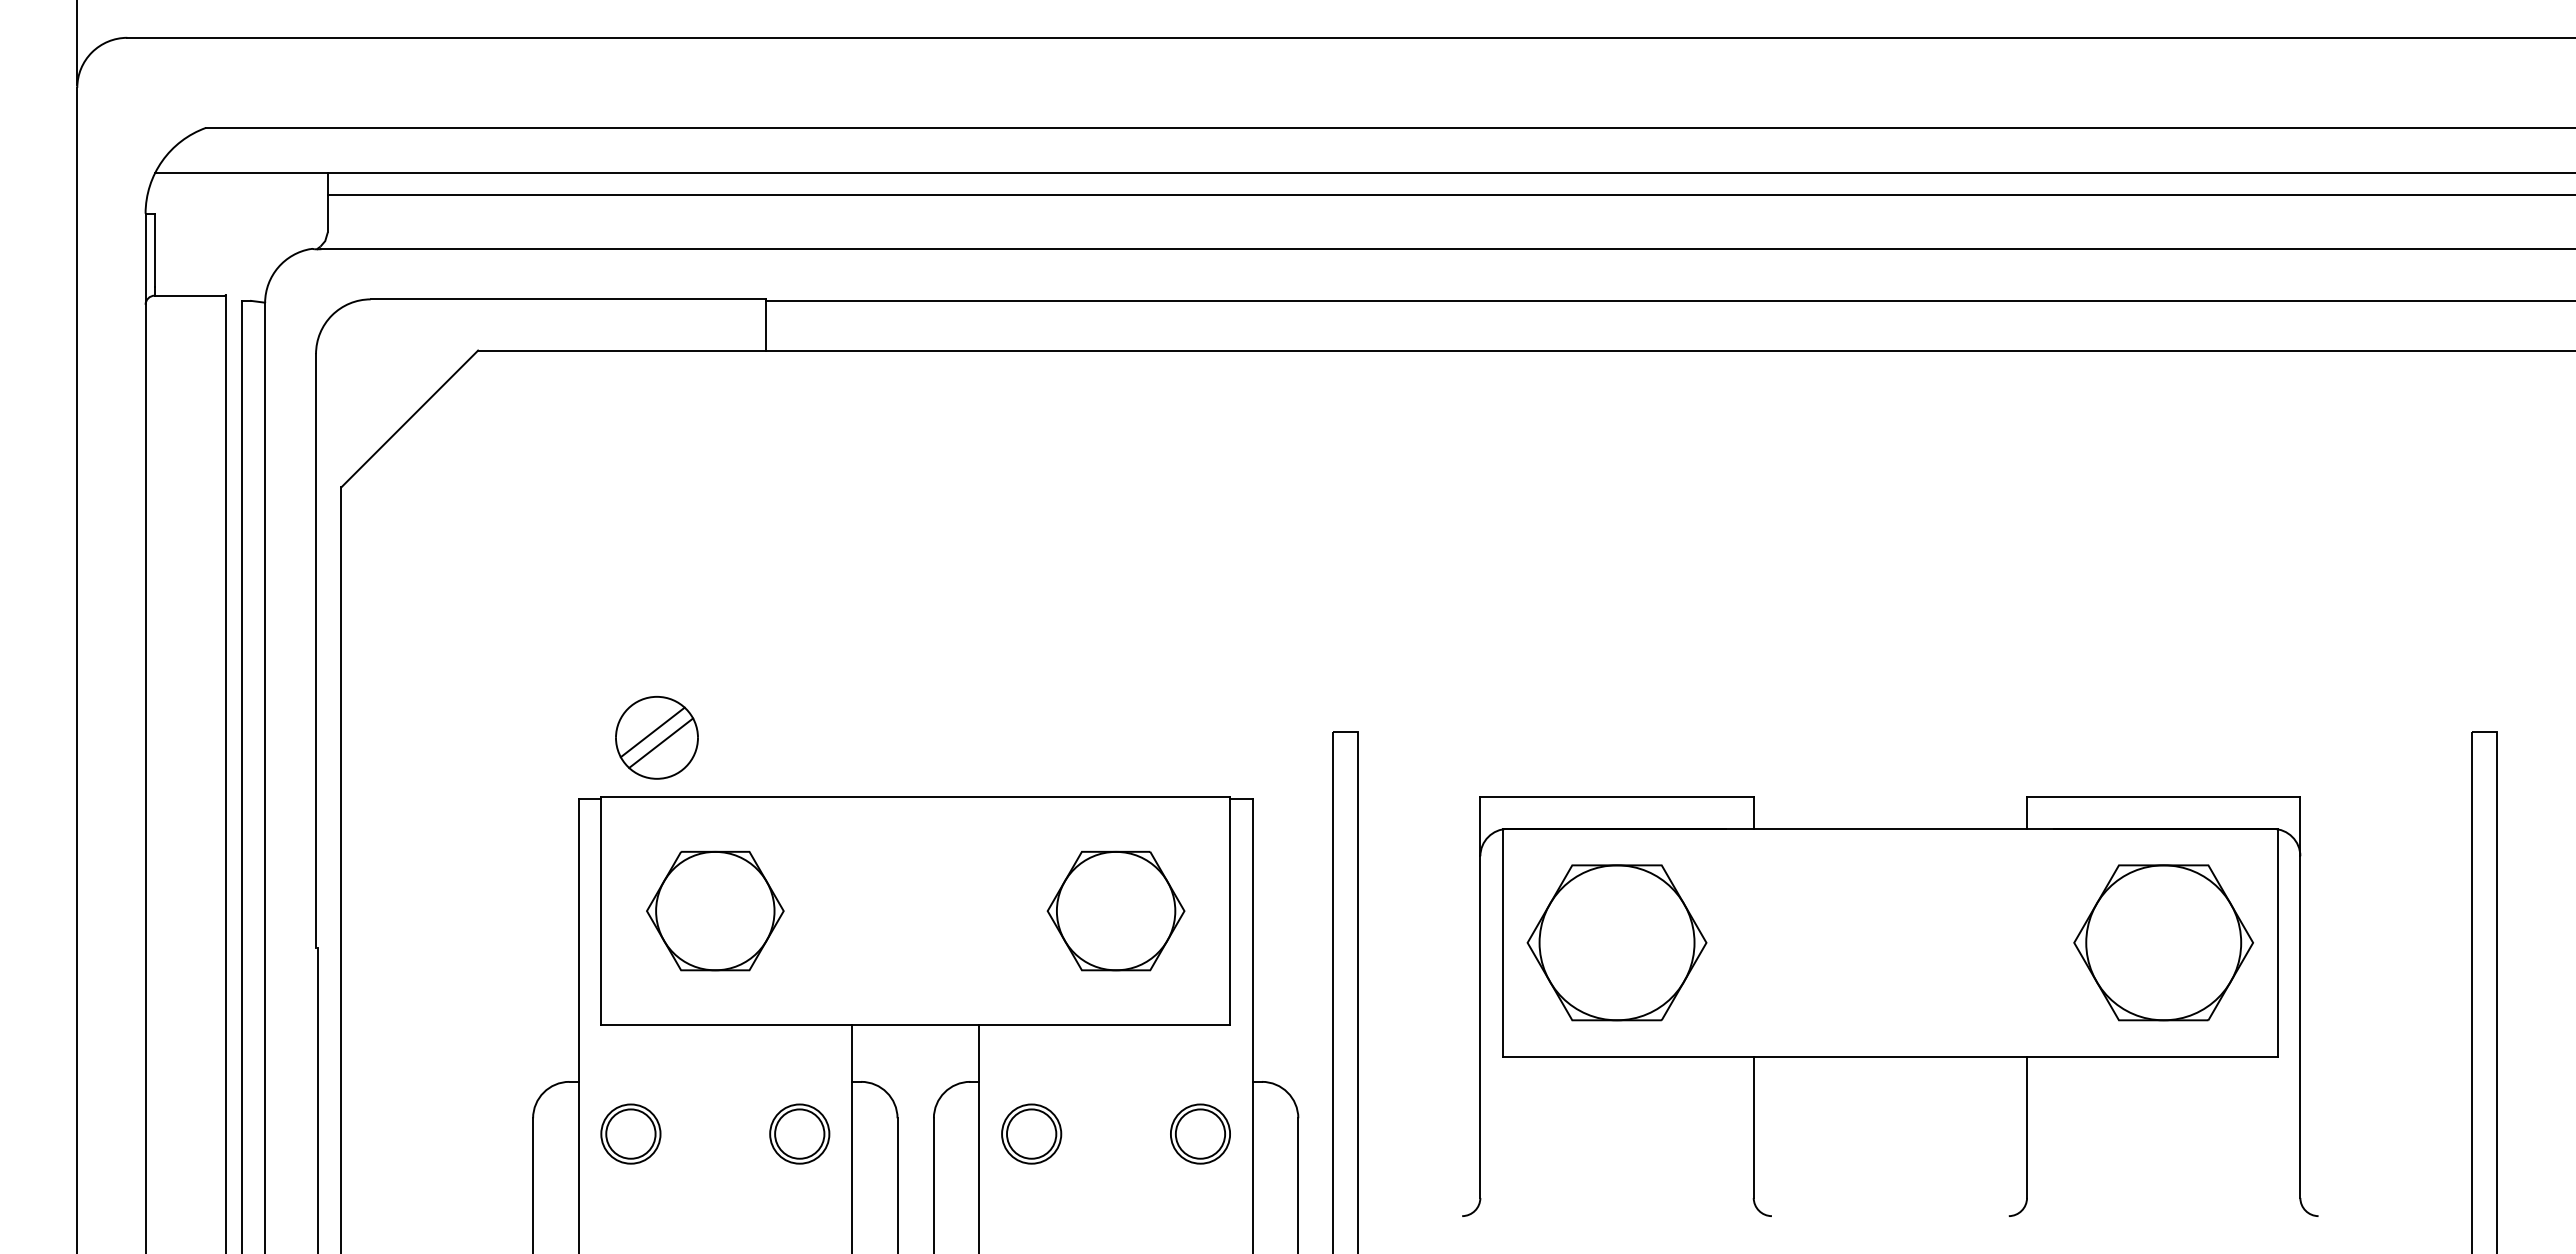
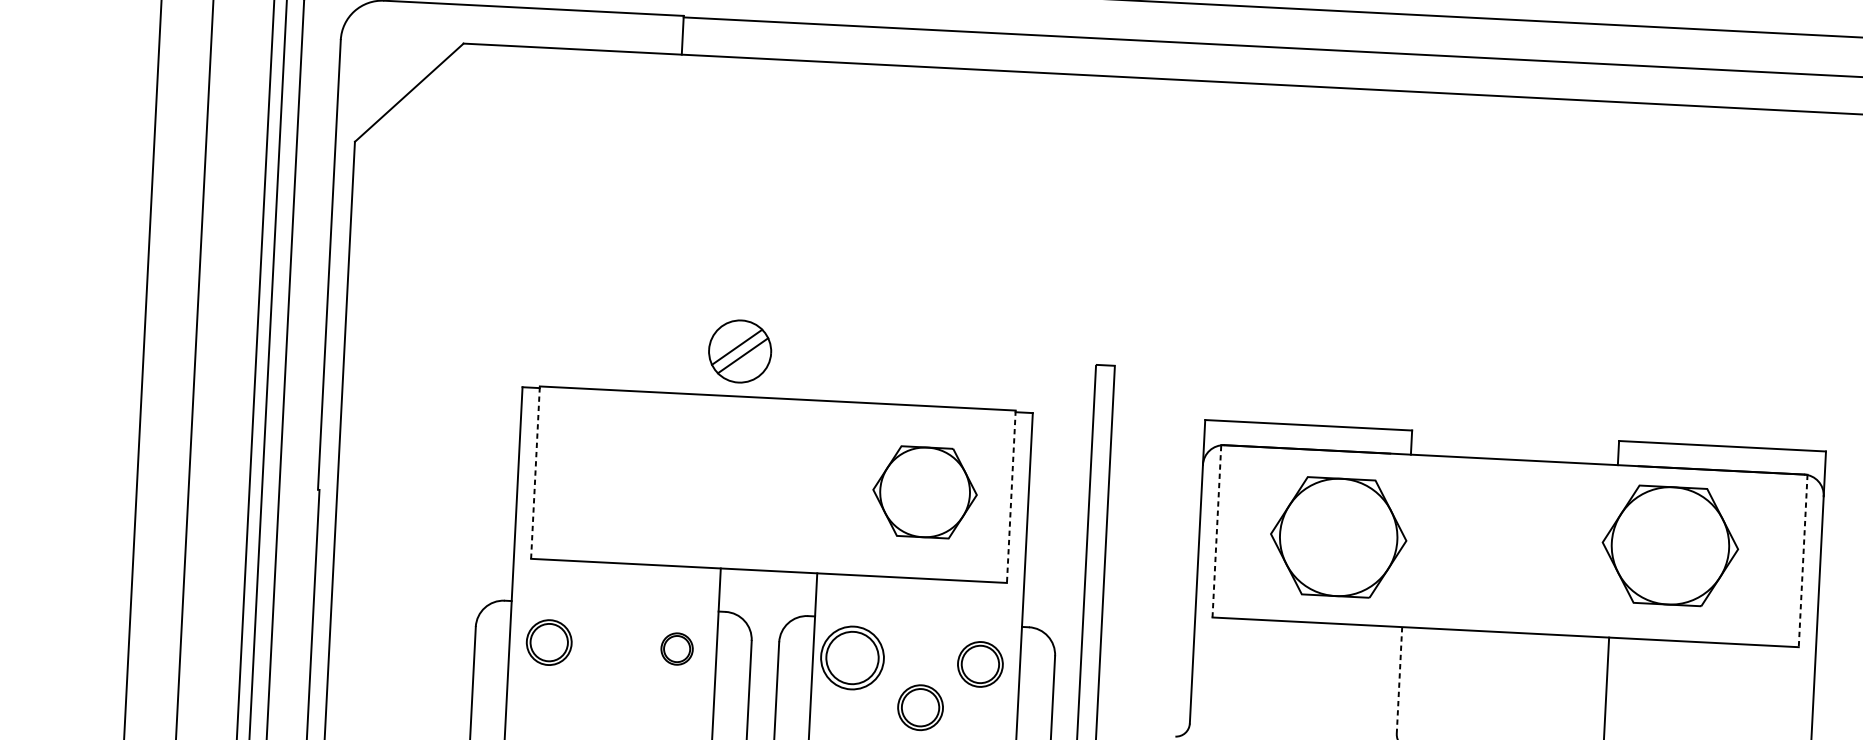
part: (656, 737) -> (739, 351), moved
part: (715, 910) -> (621, 476), removed
line: (601, 911) -> (535, 472), solid -> dashed
line: (1230, 911) -> (1011, 497), solid -> dashed
line: (1503, 942) -> (1217, 531), solid -> dashed
part: (1616, 942) -> (1338, 537), moved
part: (2163, 942) -> (1670, 545), moved
line: (2277, 942) -> (1803, 560), solid -> dashed
line: (1753, 1127) -> (1399, 680), solid -> dashed
part: (799, 1133) -> (676, 648), size x0.7
part: (1031, 1133) -> (852, 657), size x1.4
part: (1124, 1194) -> (920, 707), added

